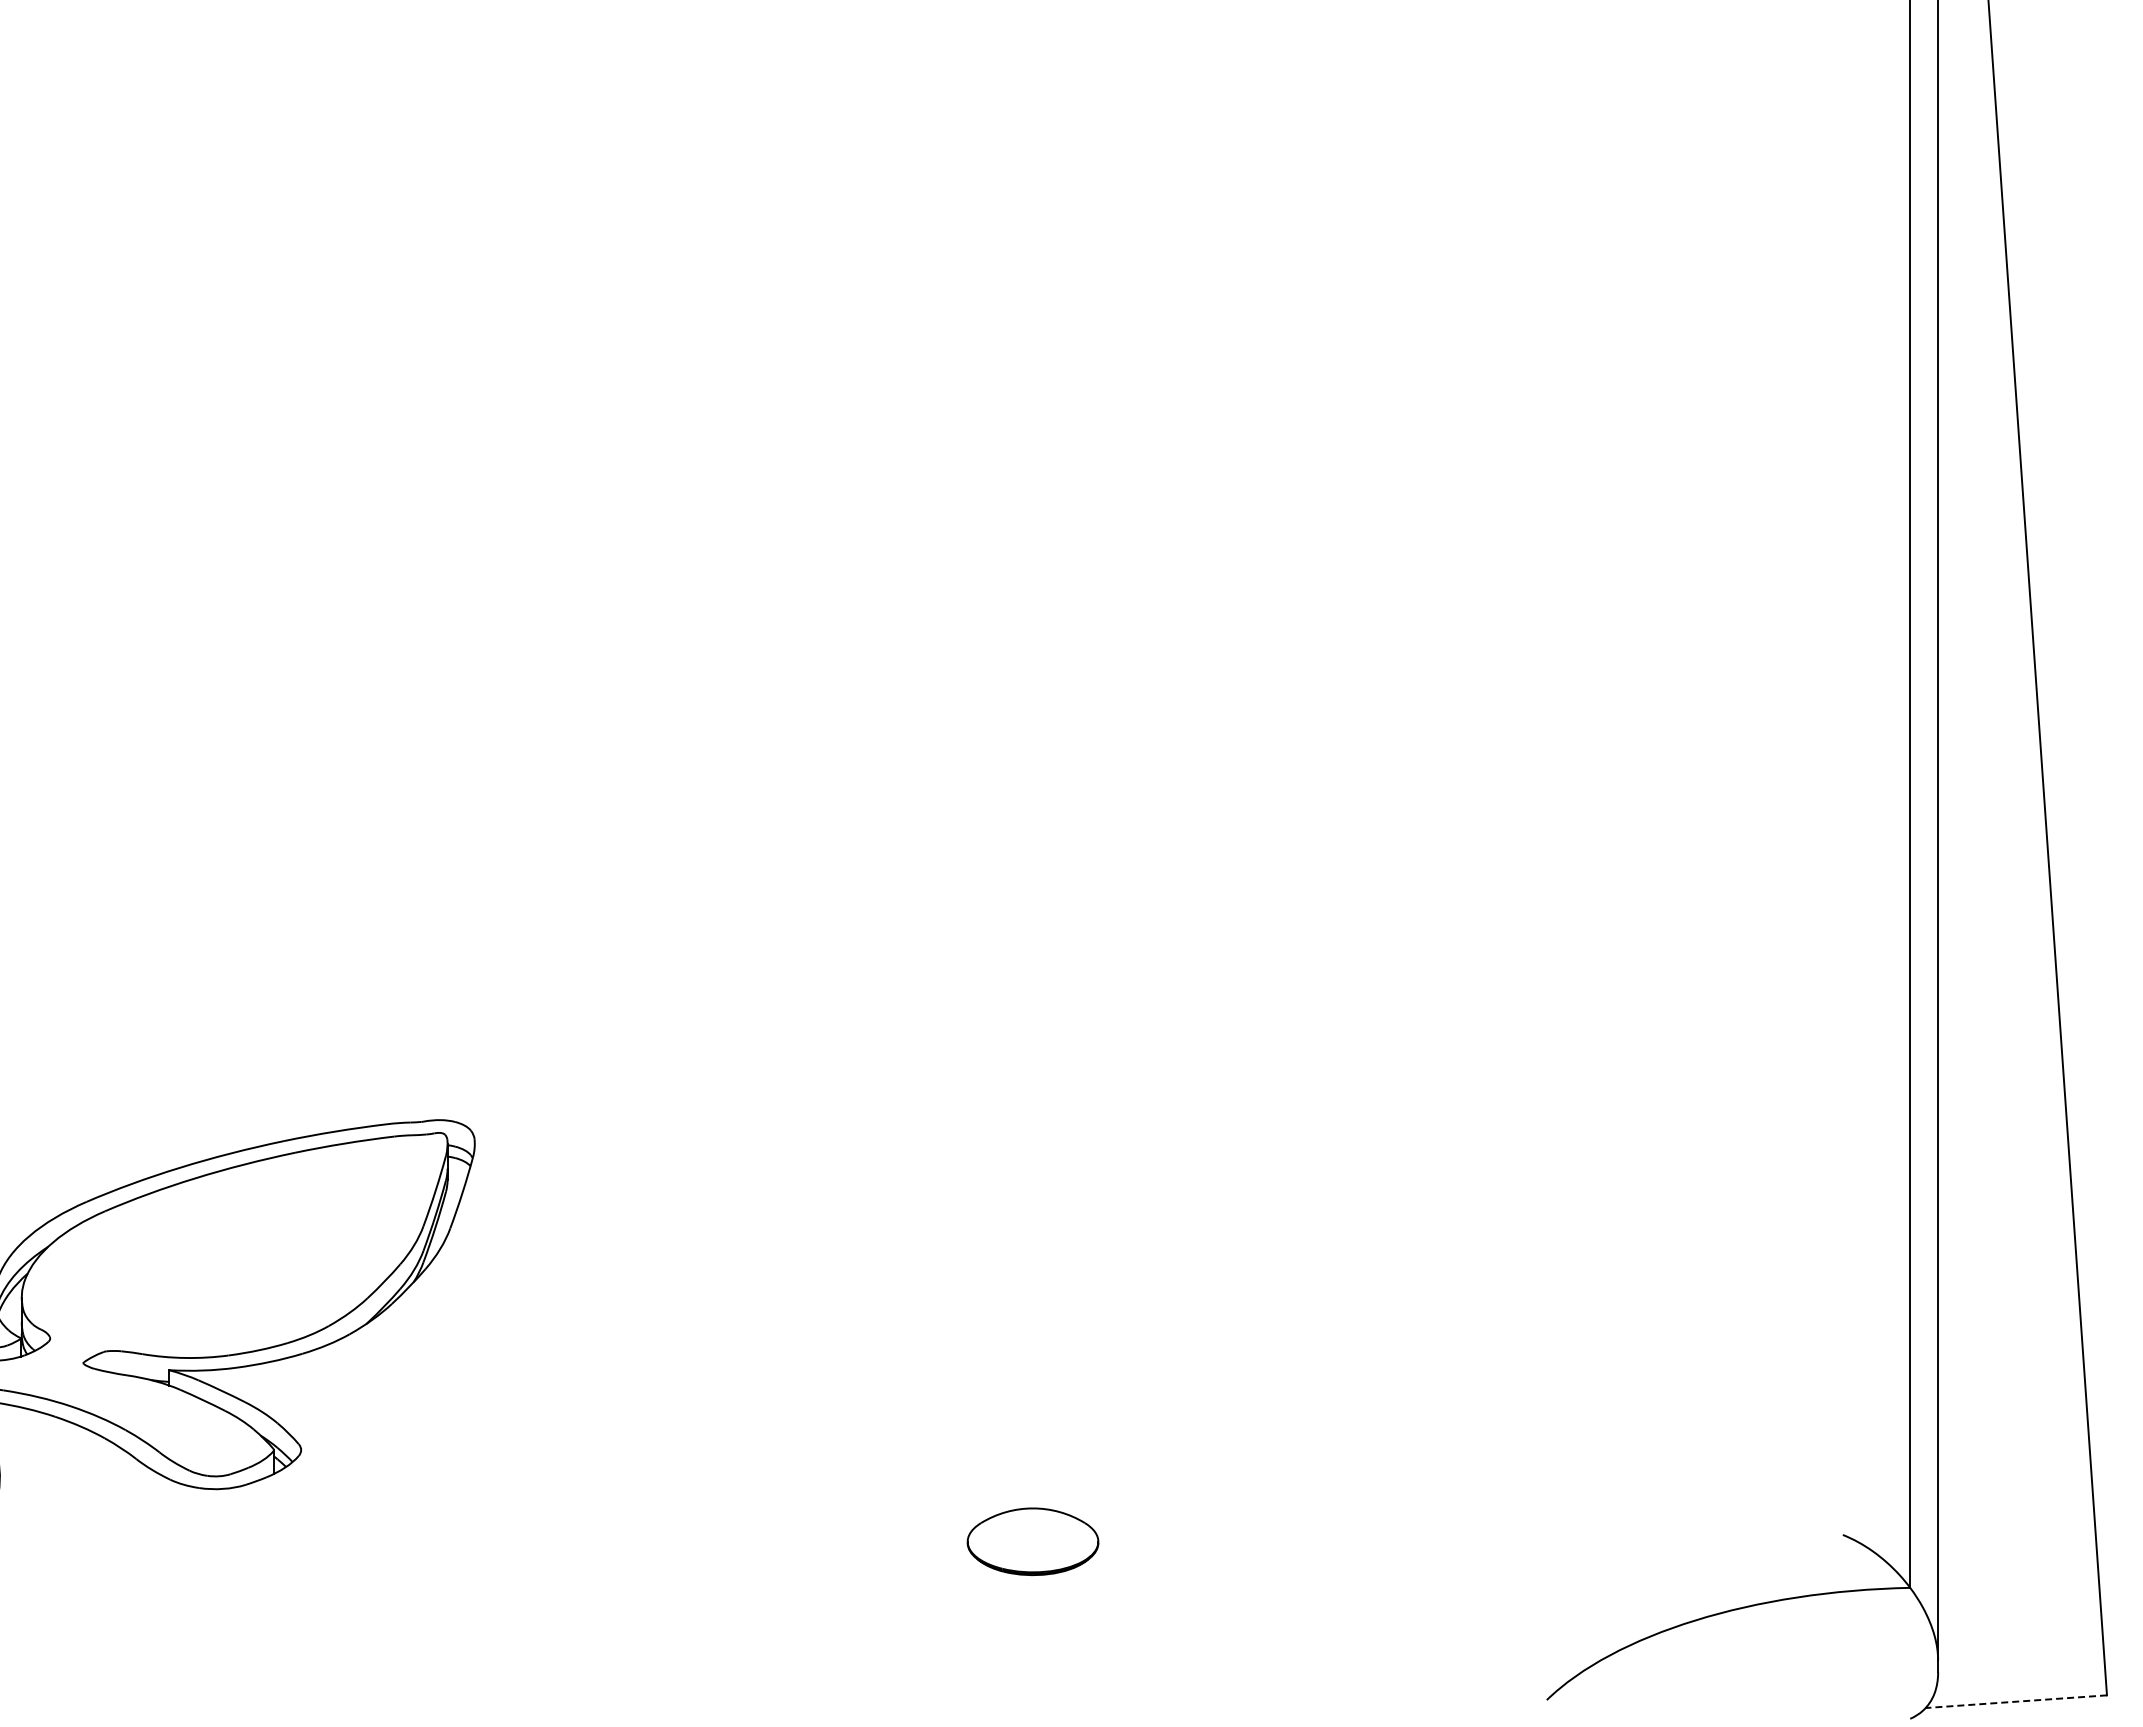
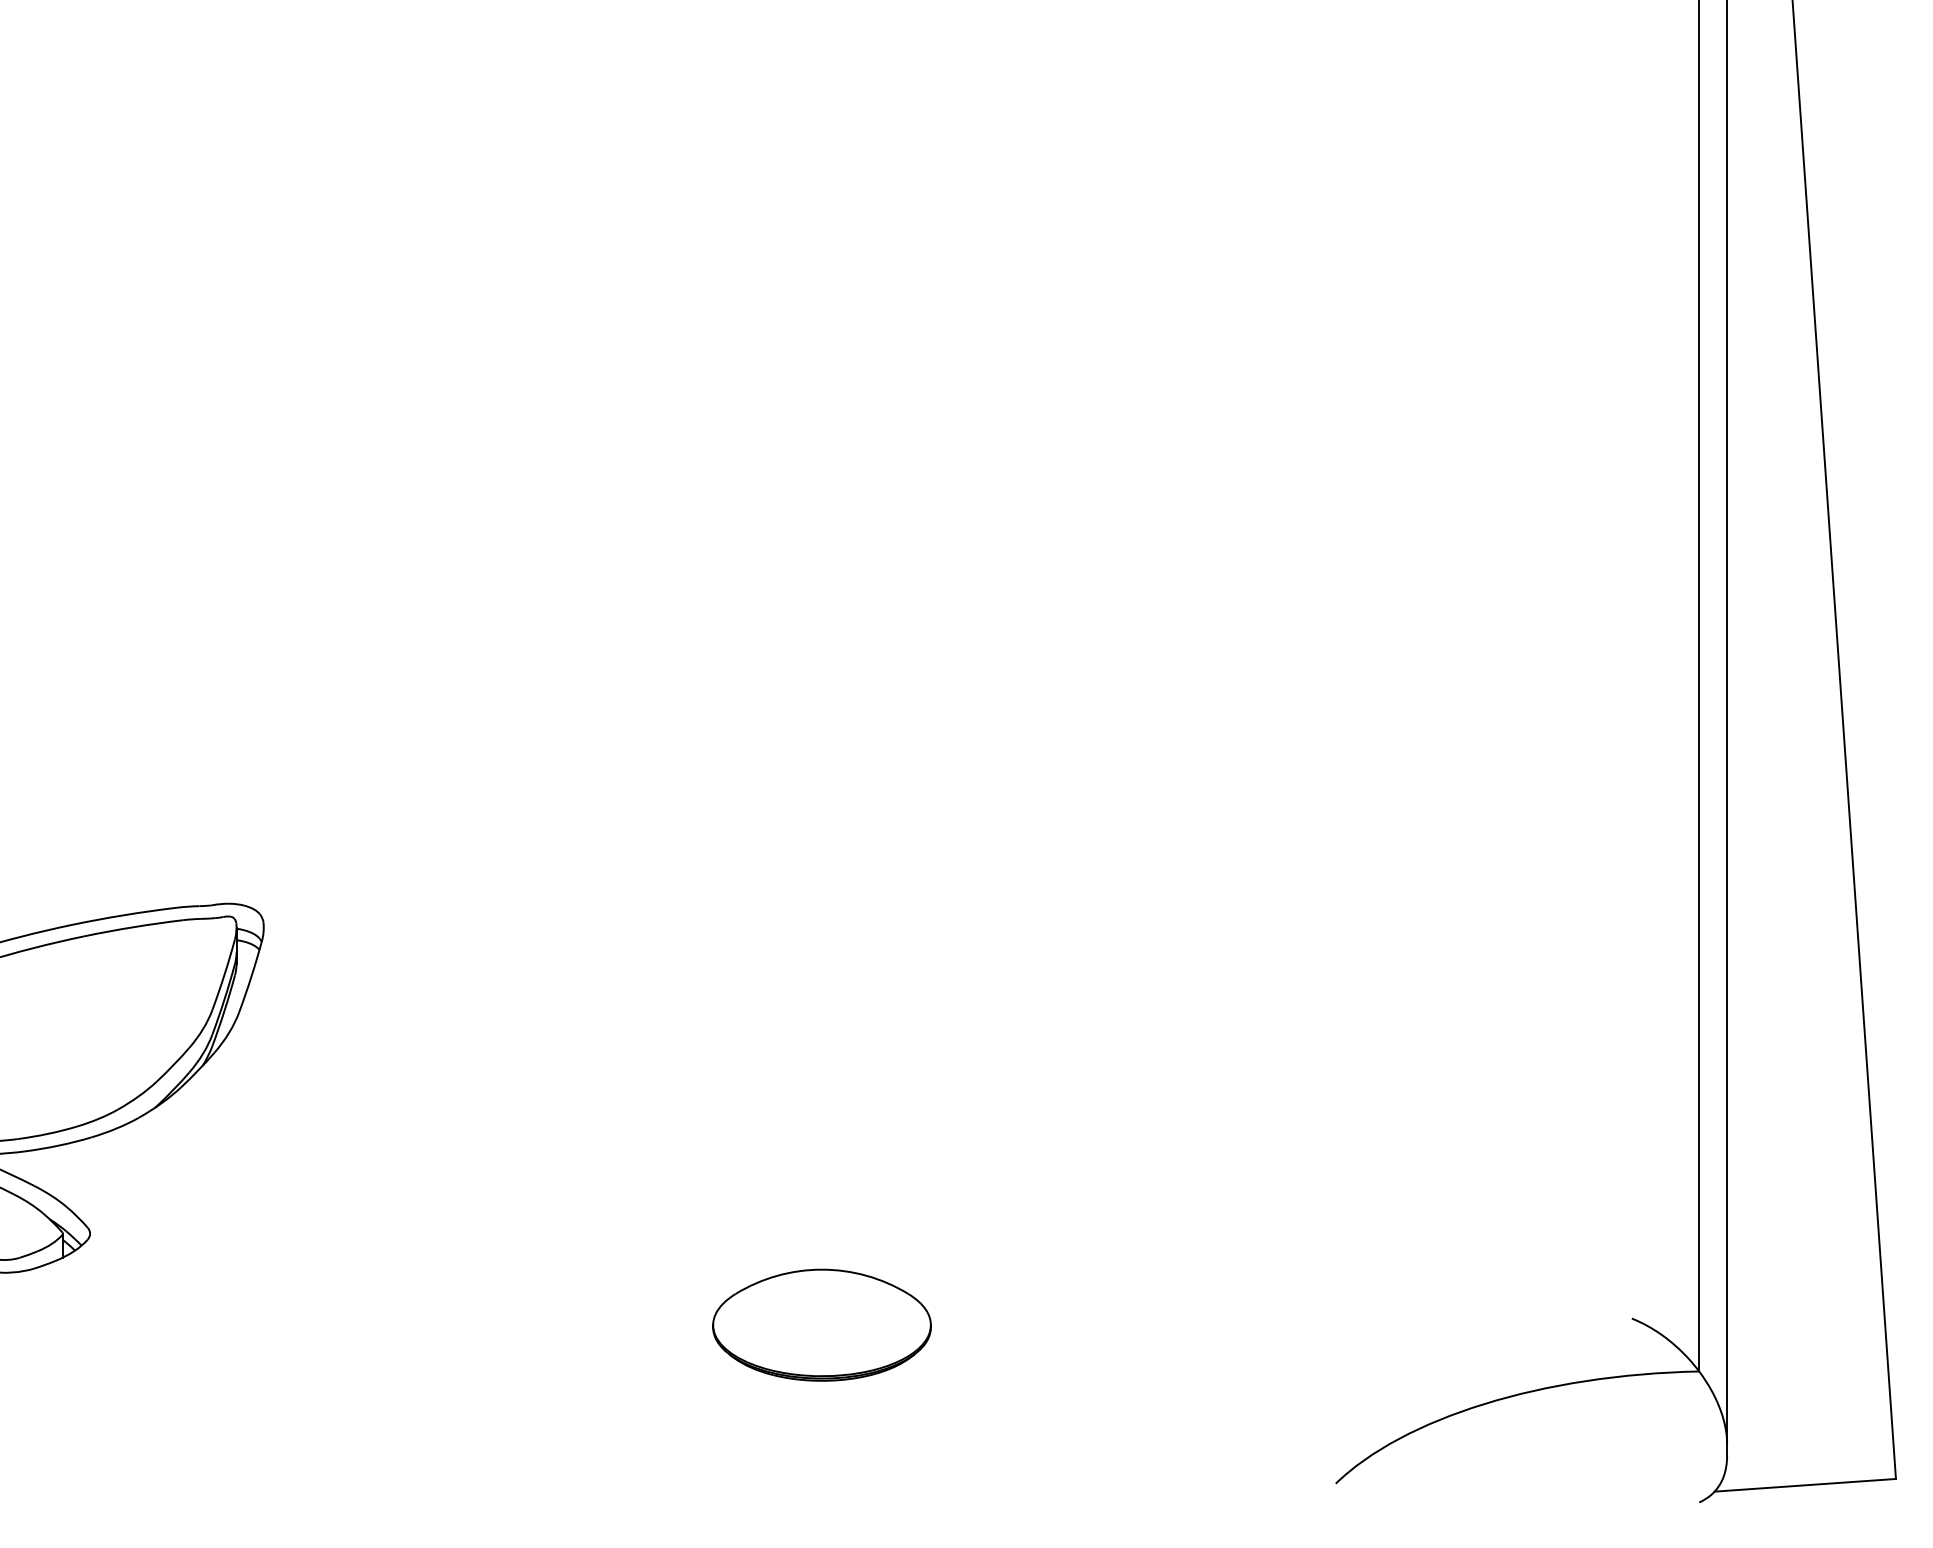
part: (1032, 1541) -> (821, 1325), size x1.67
line: (2016, 1701) -> (1805, 1485), dashed -> solid

